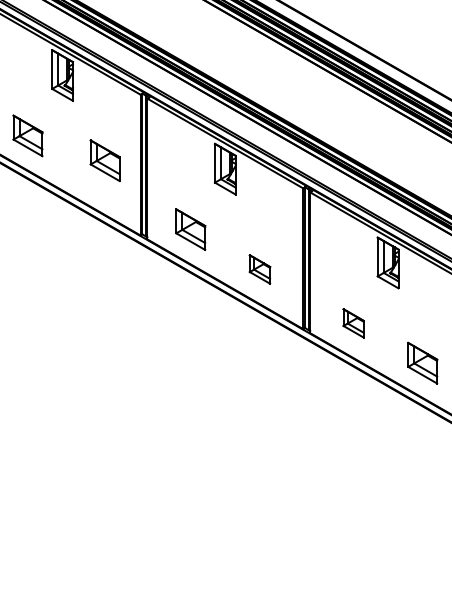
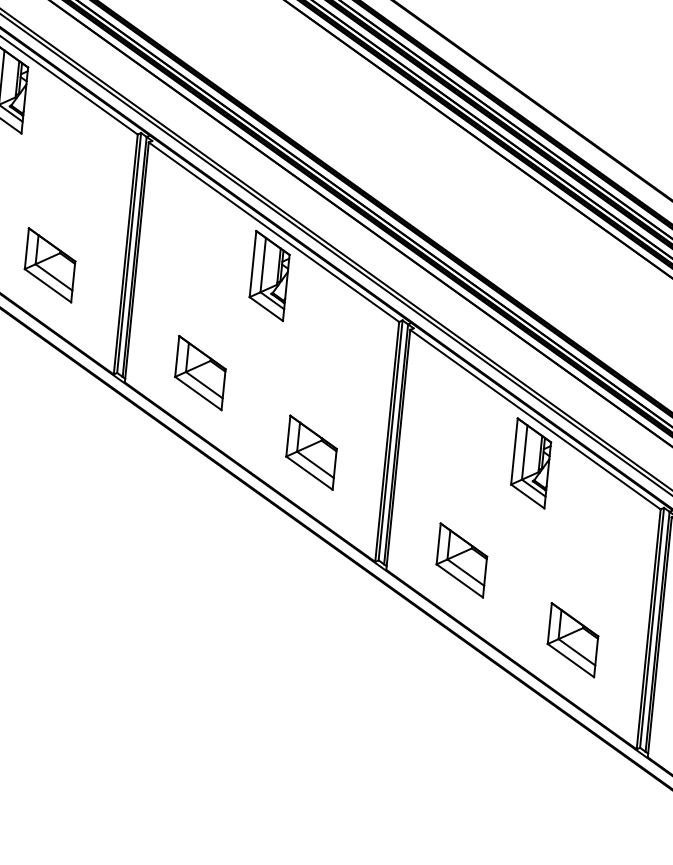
part: (104, 160) -> (48, 264), moved
part: (259, 269) -> (310, 452), size x1.43
part: (353, 323) -> (461, 560), size x1.43

